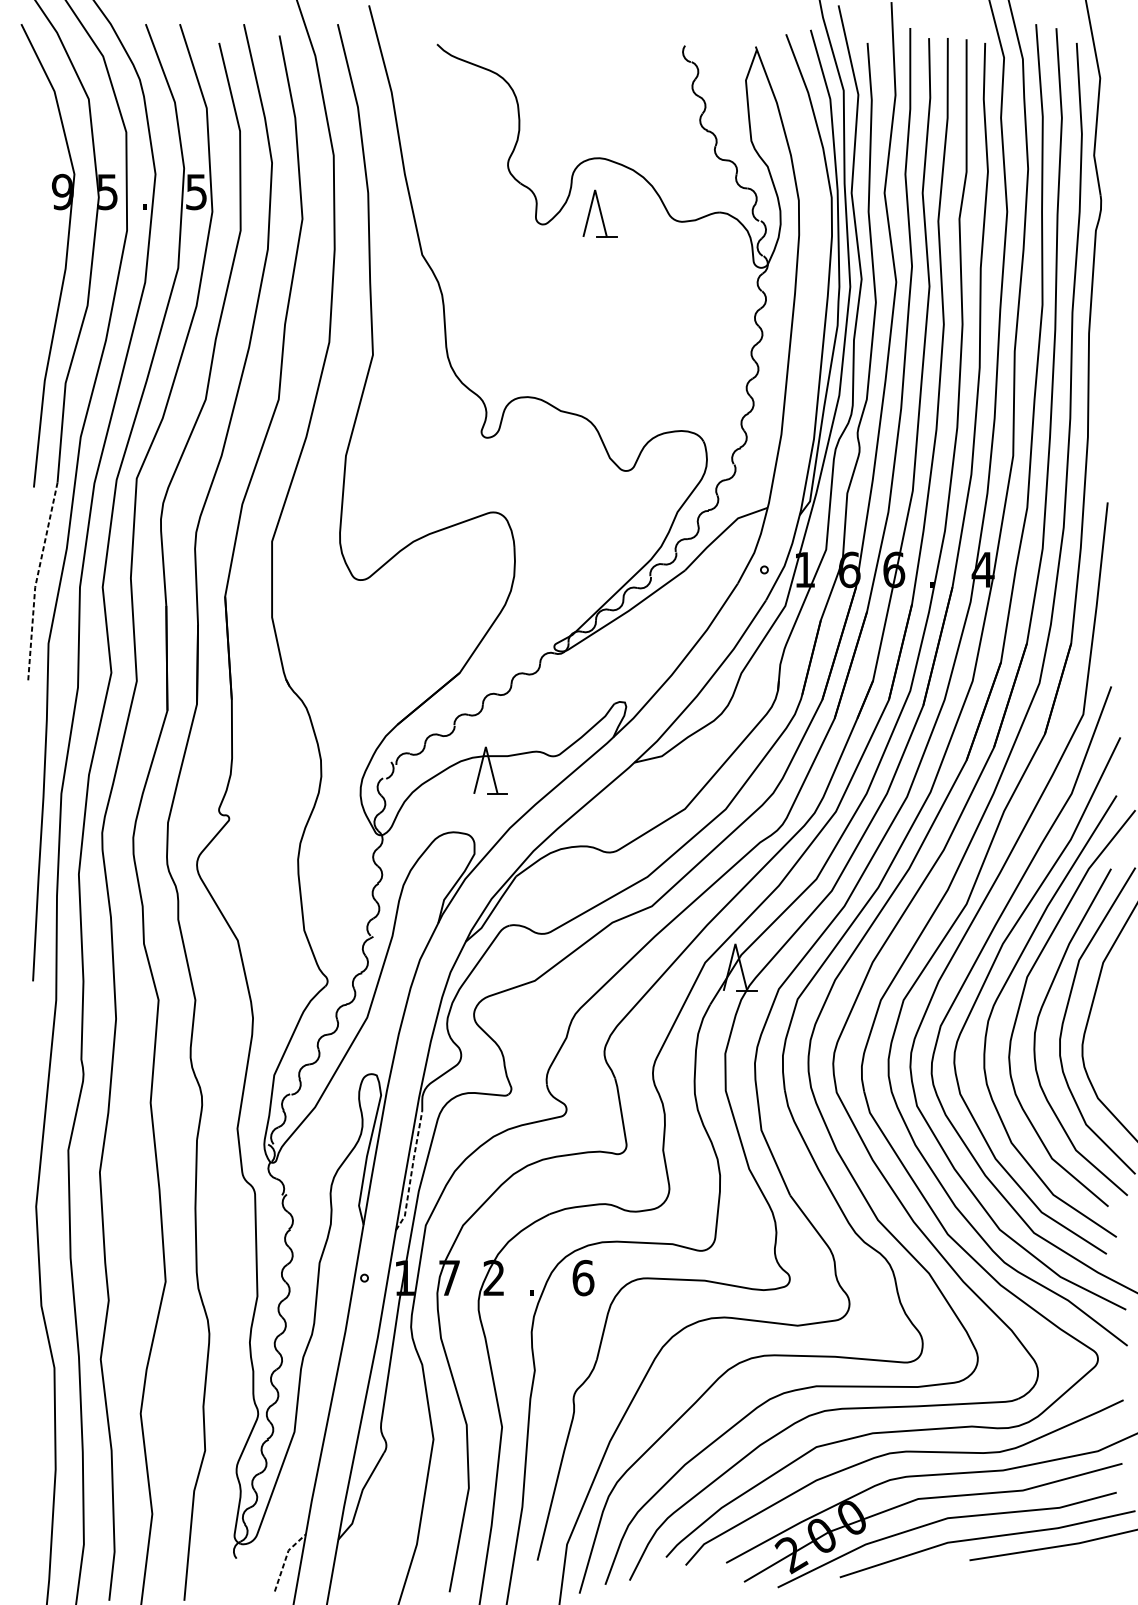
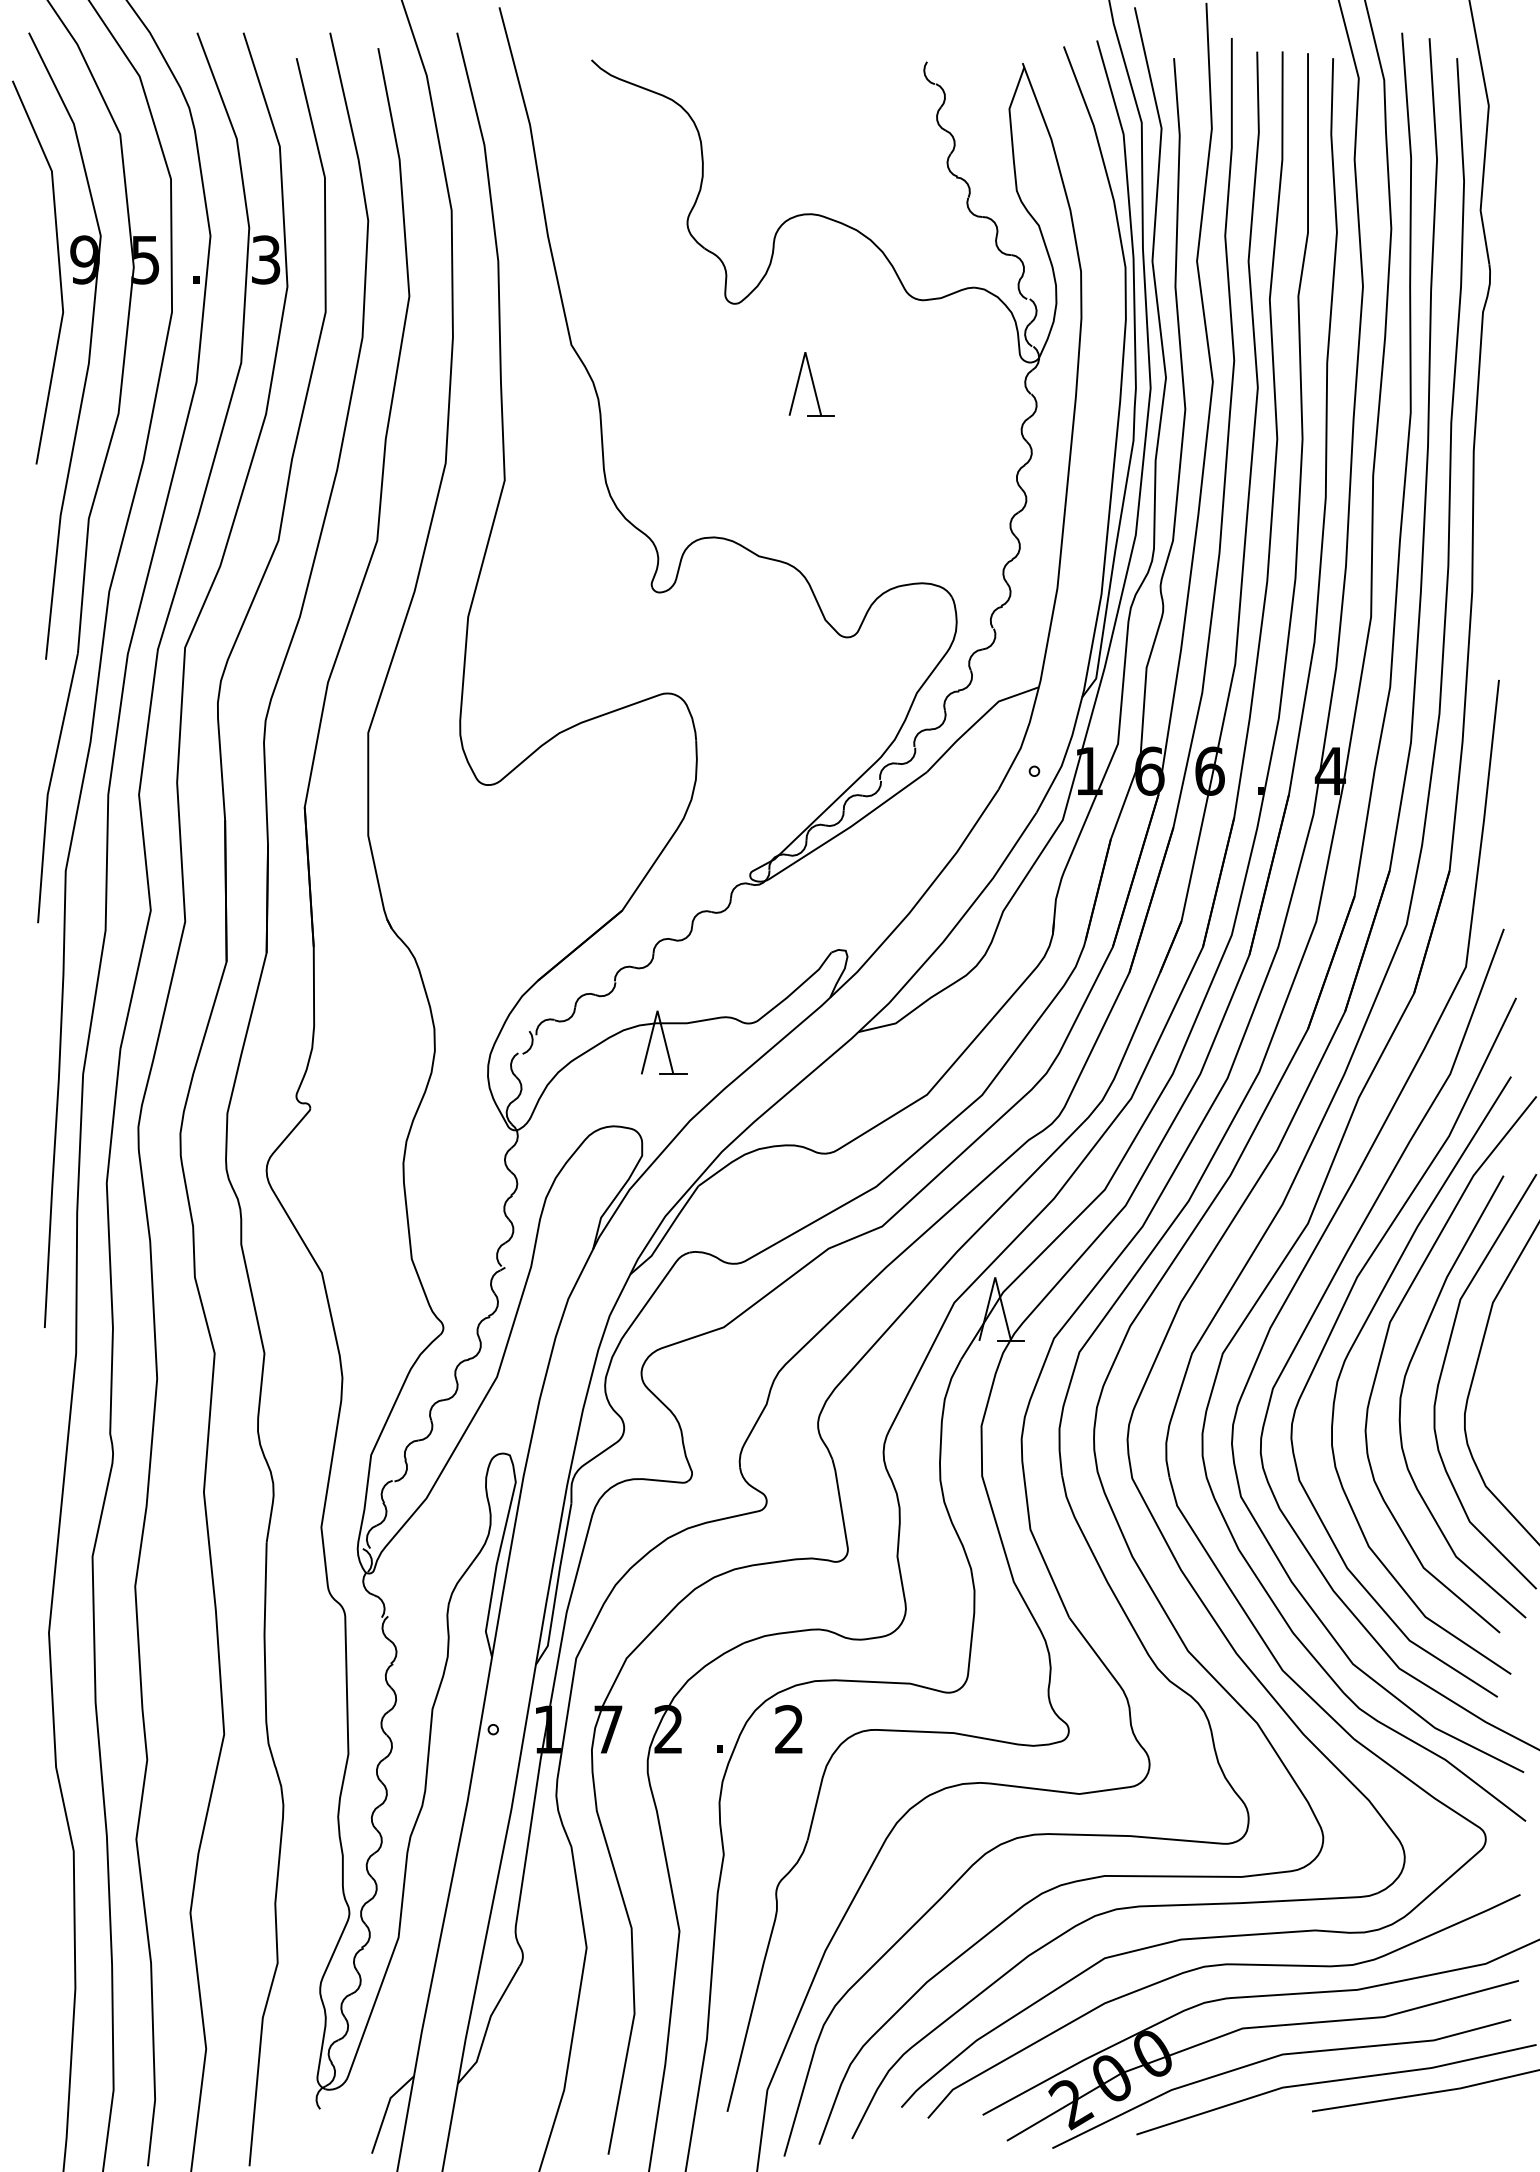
text: (196, 191) -> (266, 259), 5 -> 3
line: (43, 199) -> (58, 269), added
part: (599, 213) -> (811, 384), moved
line: (36, 581) -> (49, 787), dashed -> solid
line: (411, 1171) -> (557, 1585), dashed -> solid
text: (583, 1278) -> (789, 1729), 6 -> 2
line: (285, 1559) -> (386, 2110), dashed -> solid

